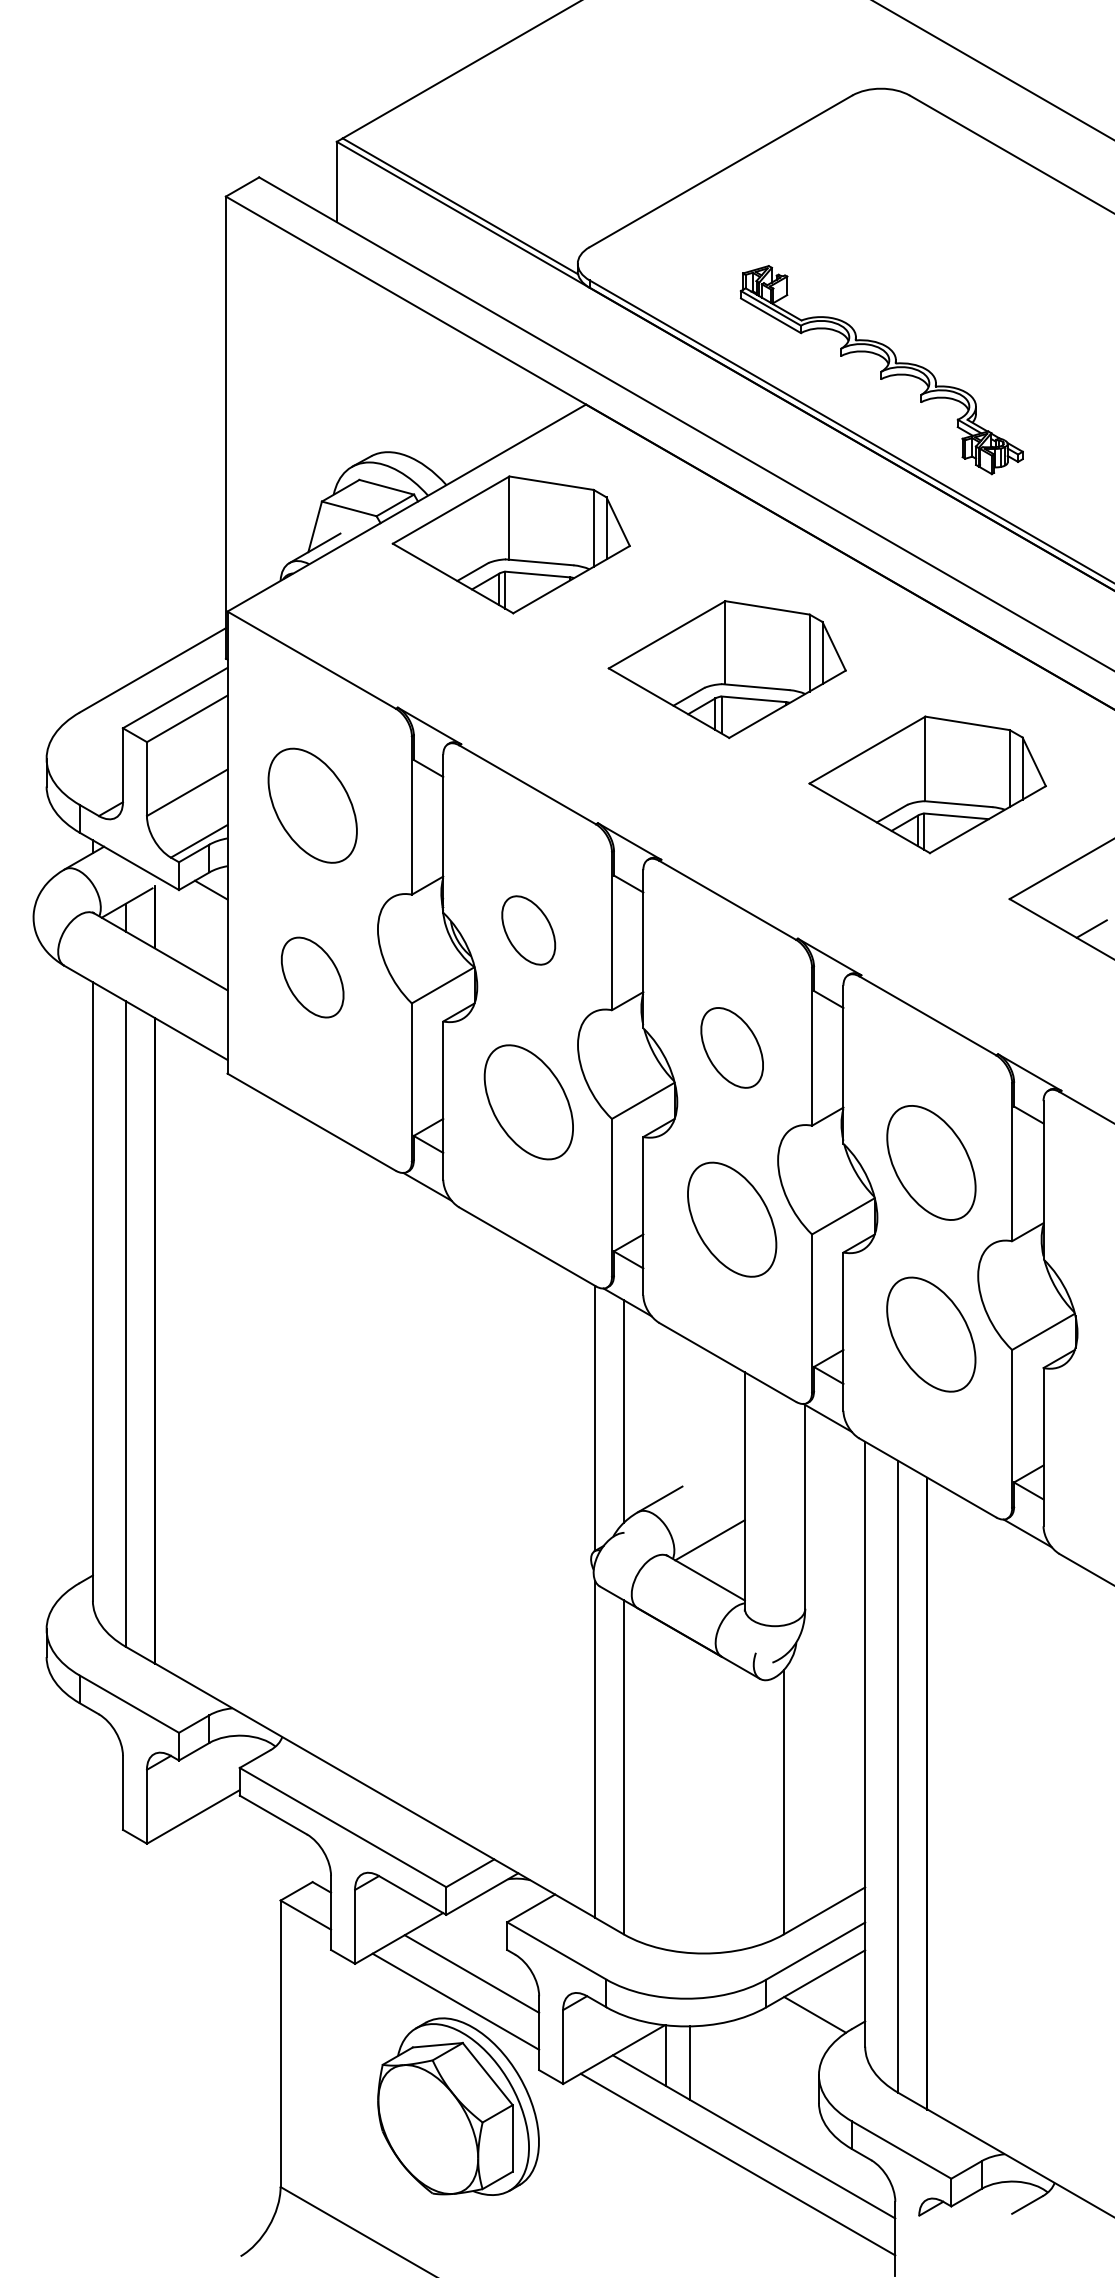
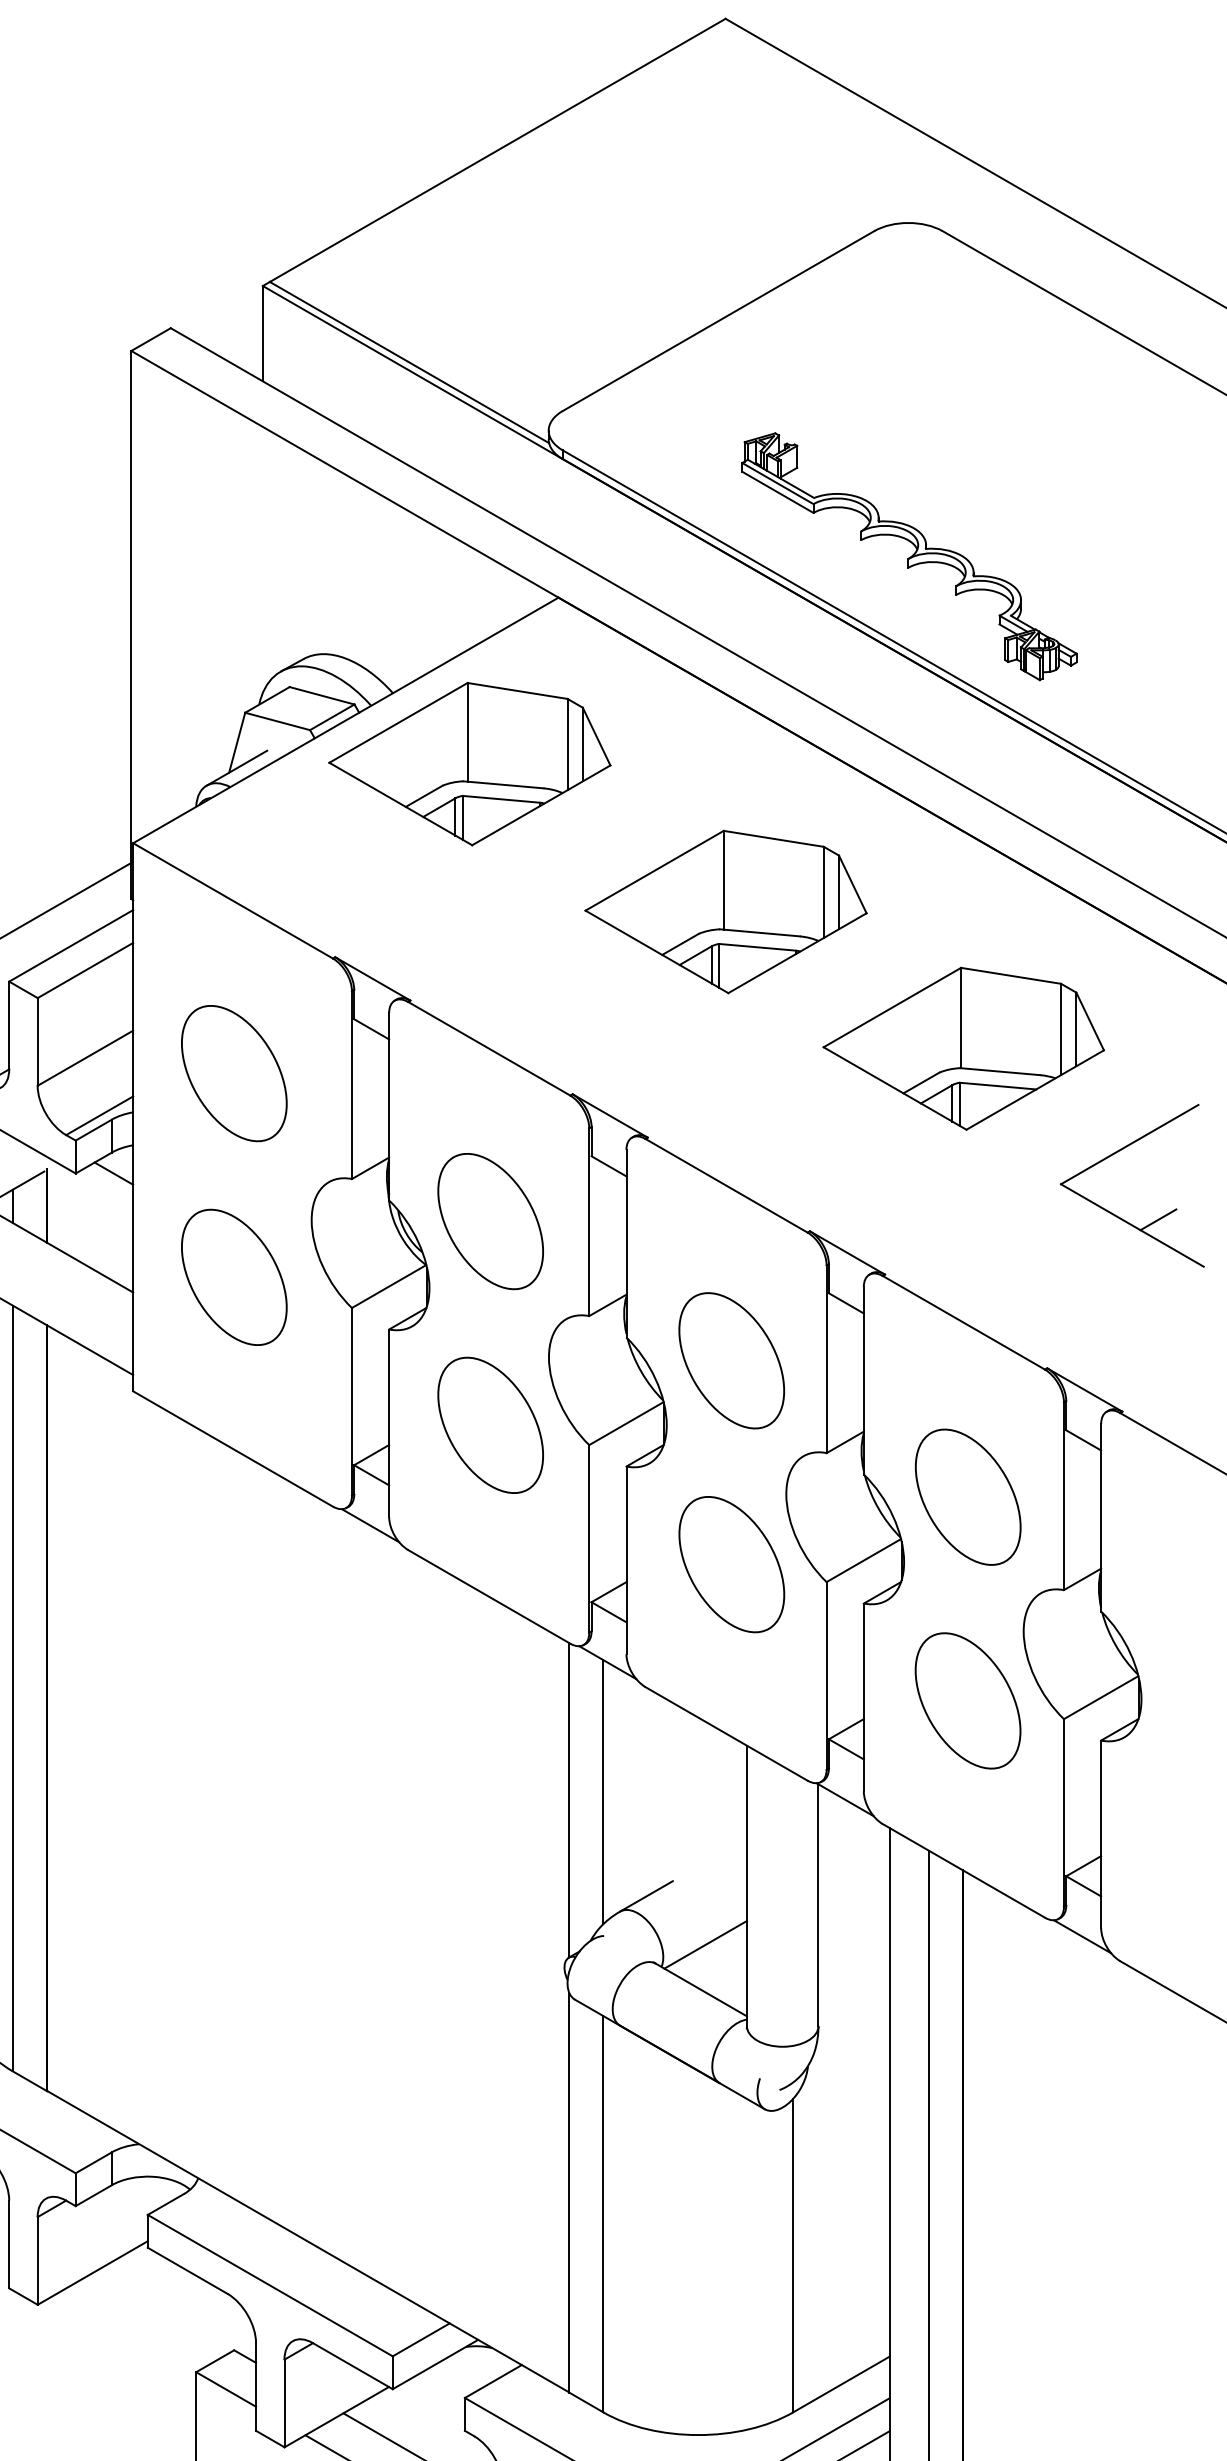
part: (528, 930) -> (490, 1221), size x1.67
part: (312, 977) -> (234, 1277), size x1.43
part: (732, 1047) -> (732, 1360), size x1.43

